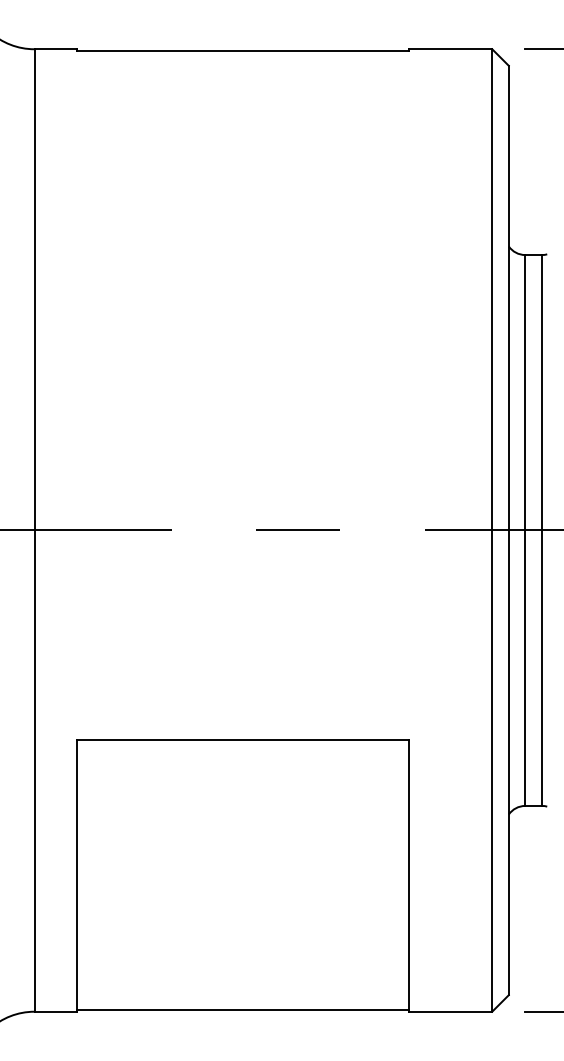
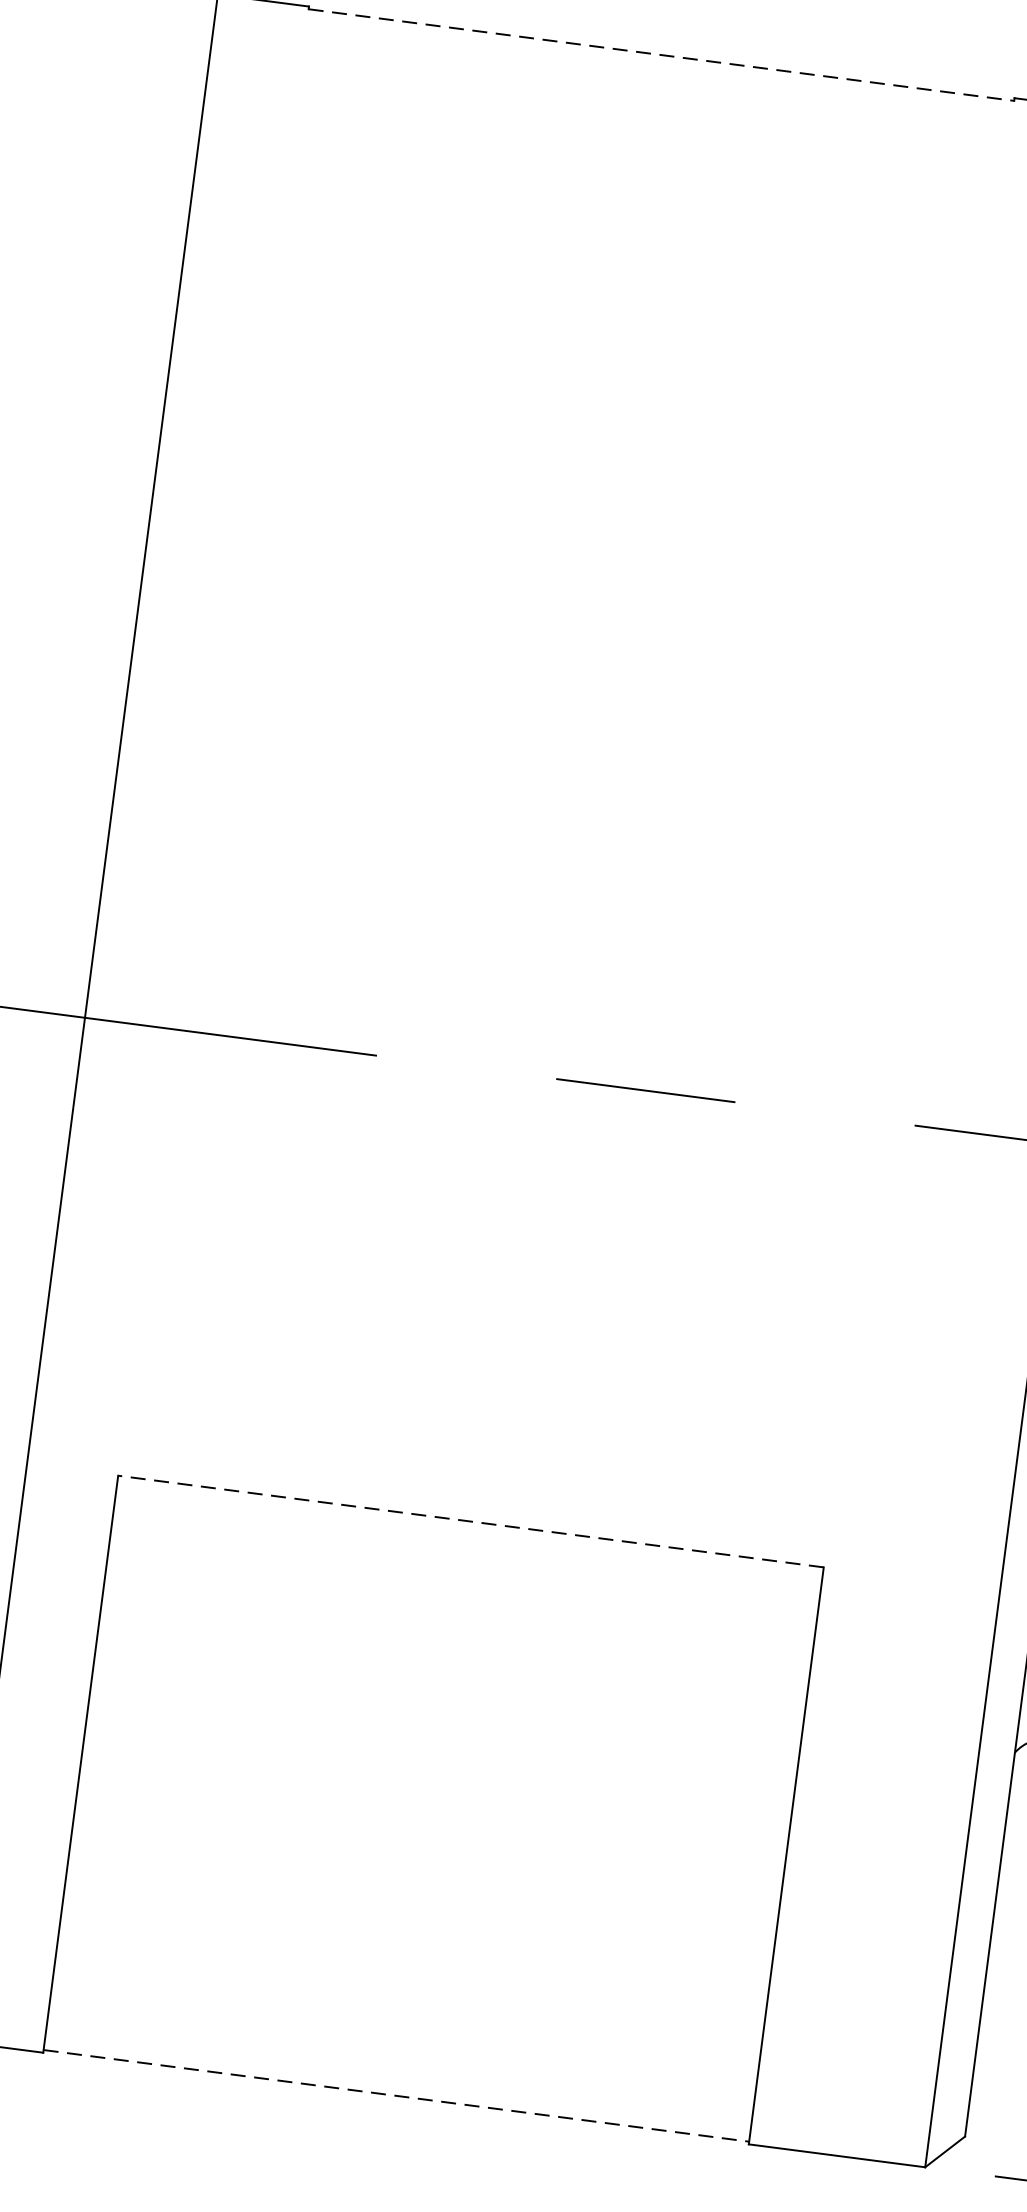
line: (243, 50) -> (661, 55), solid -> dashed
line: (243, 740) -> (471, 1521), solid -> dashed
line: (243, 1010) -> (396, 2095), solid -> dashed

